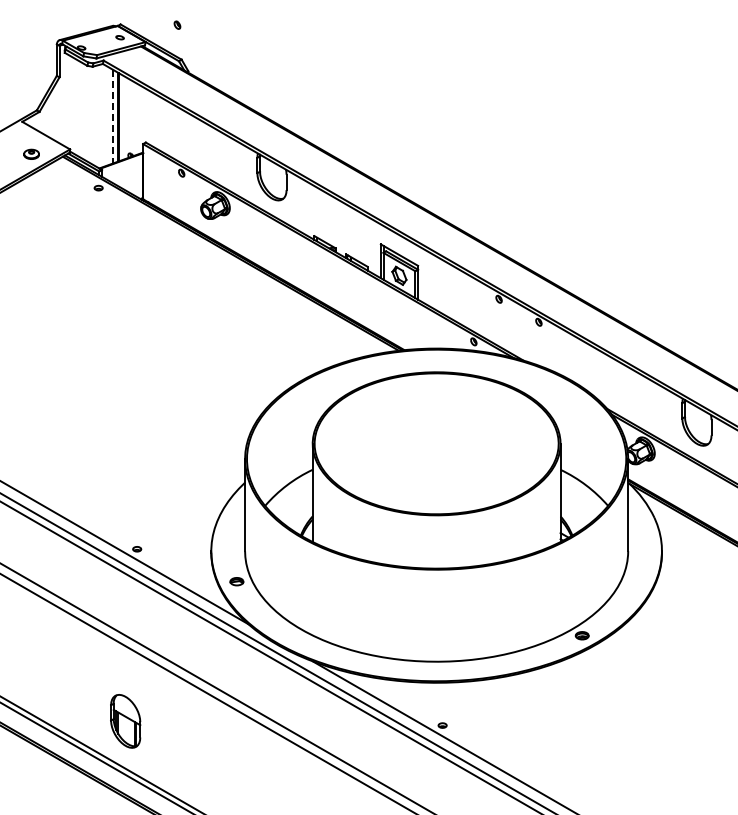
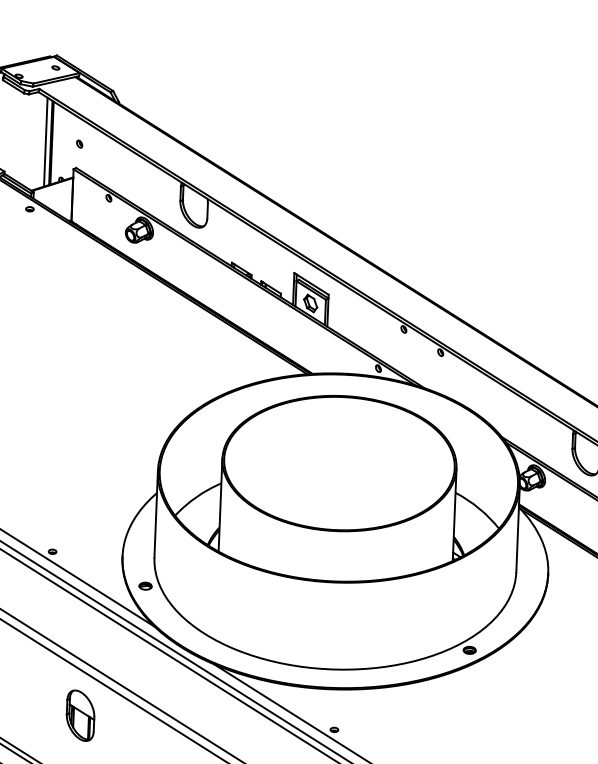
part: (177, 24) -> (79, 143), moved
line: (112, 117) -> (45, 143), dashed -> solid
part: (125, 721) -> (80, 715), moved

